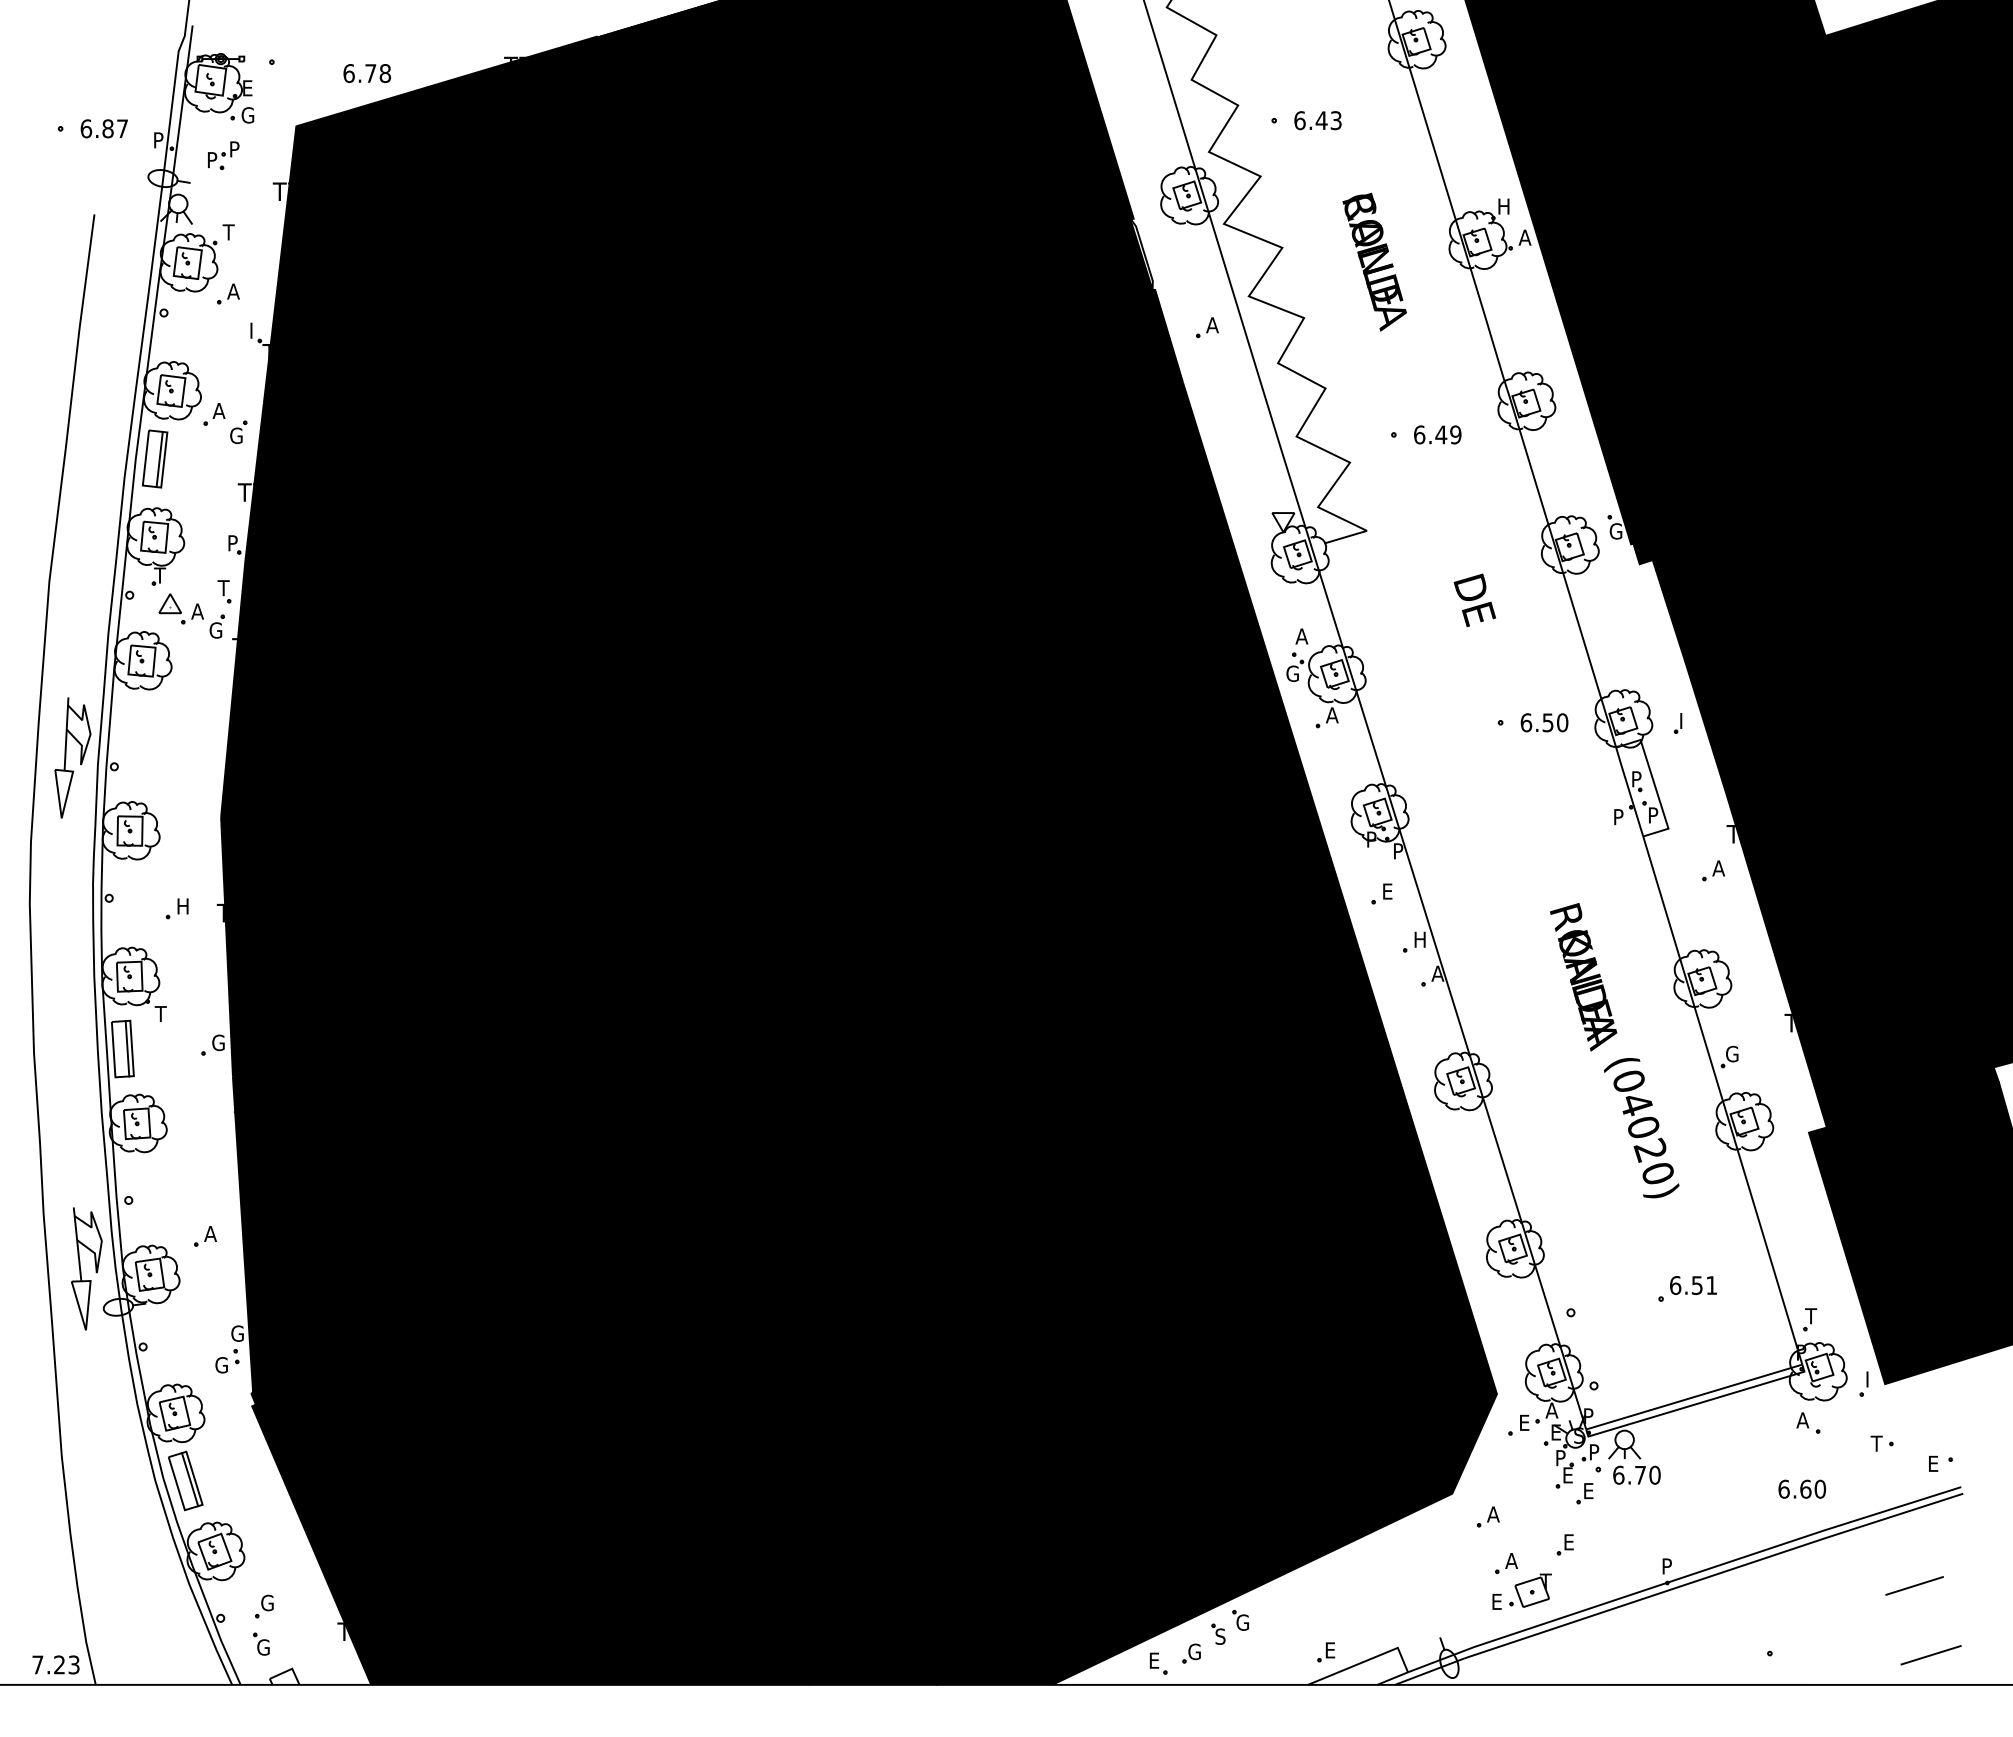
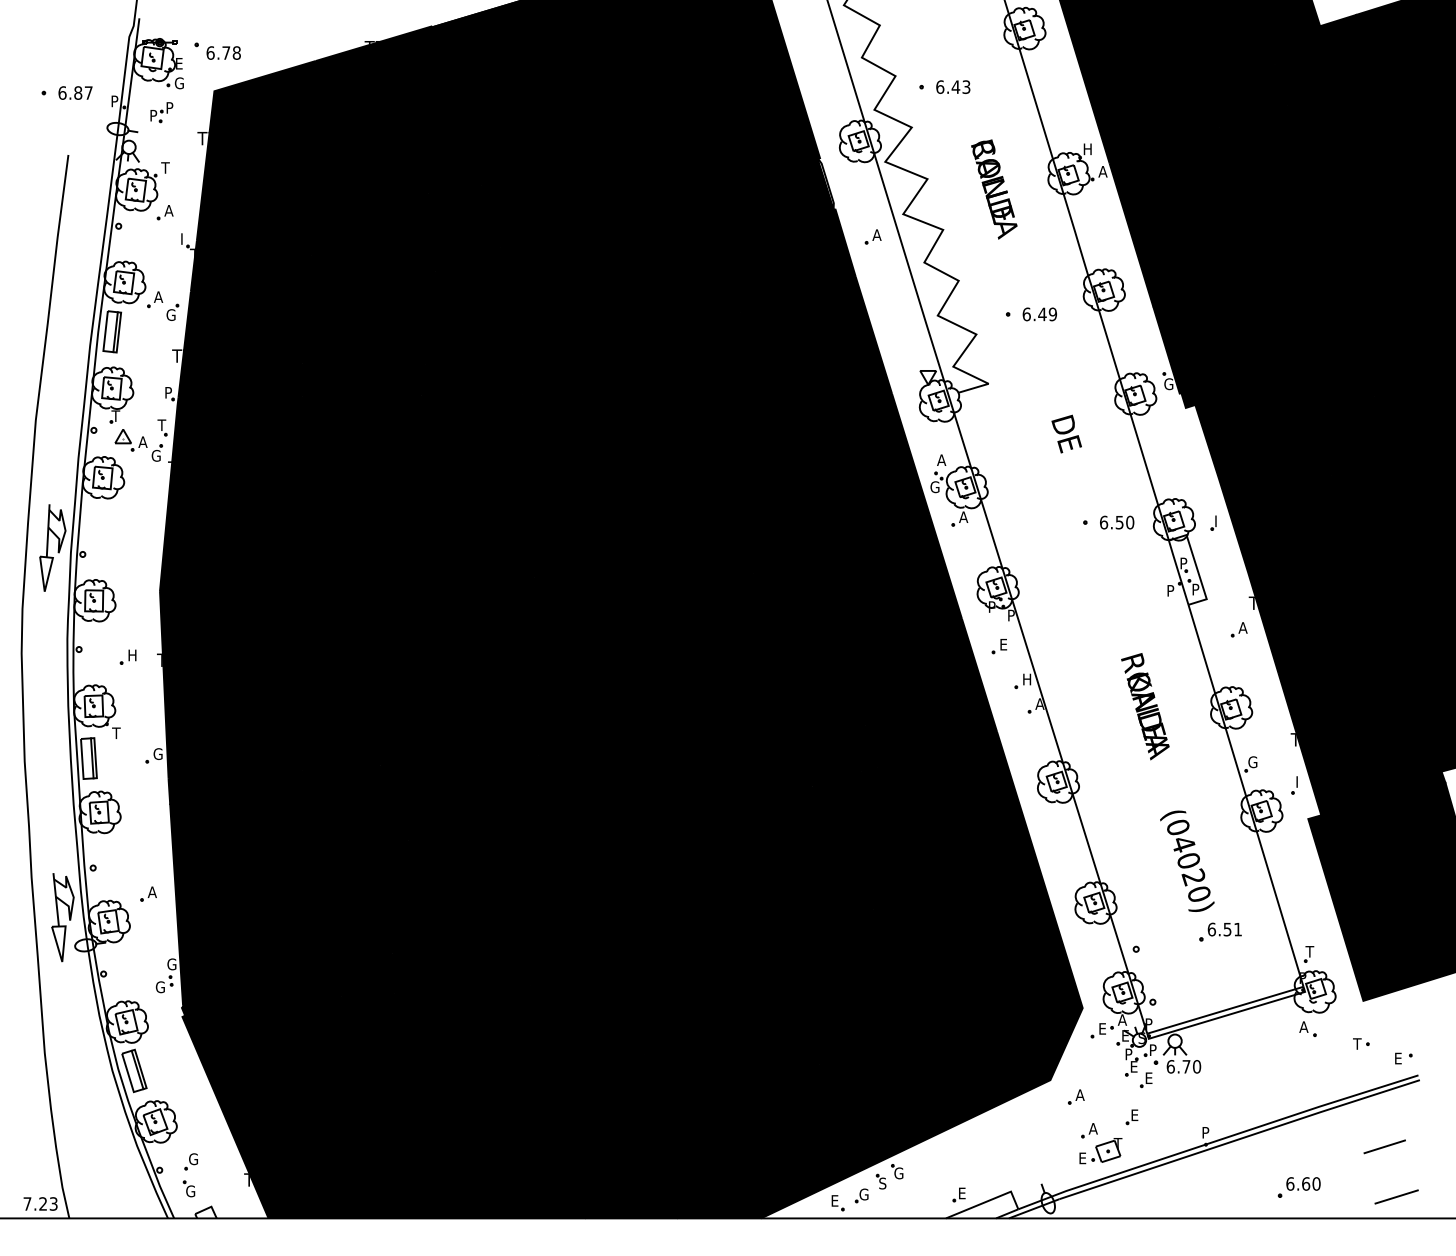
text: (366, 73) -> (223, 53), moved
text: (1641, 1128) -> (1187, 861), moved
part: (1863, 1383) -> (1294, 784), moved
text: (1802, 1488) -> (1303, 1183), moved

